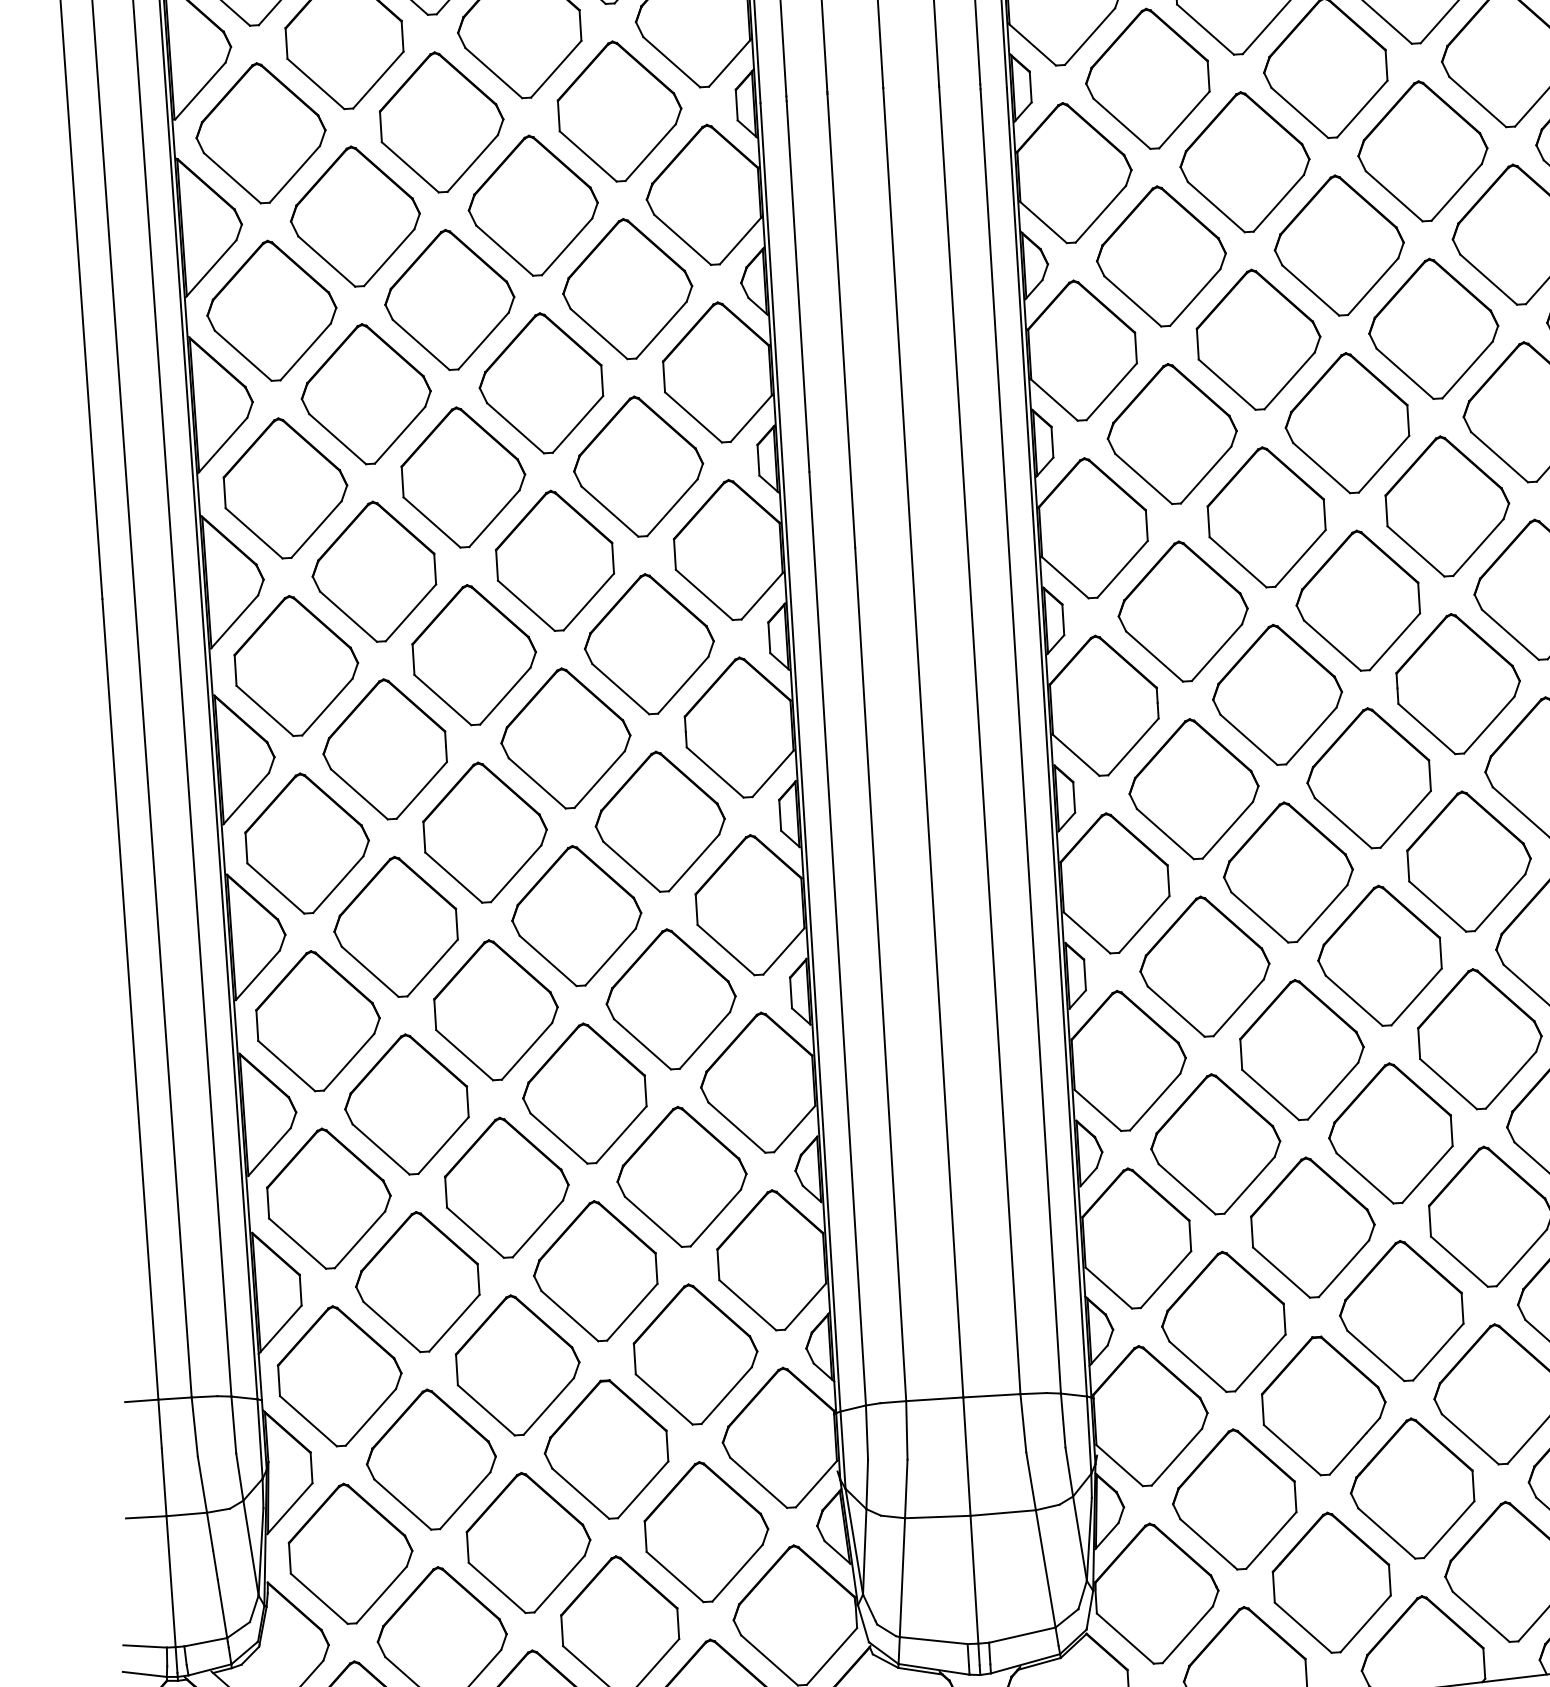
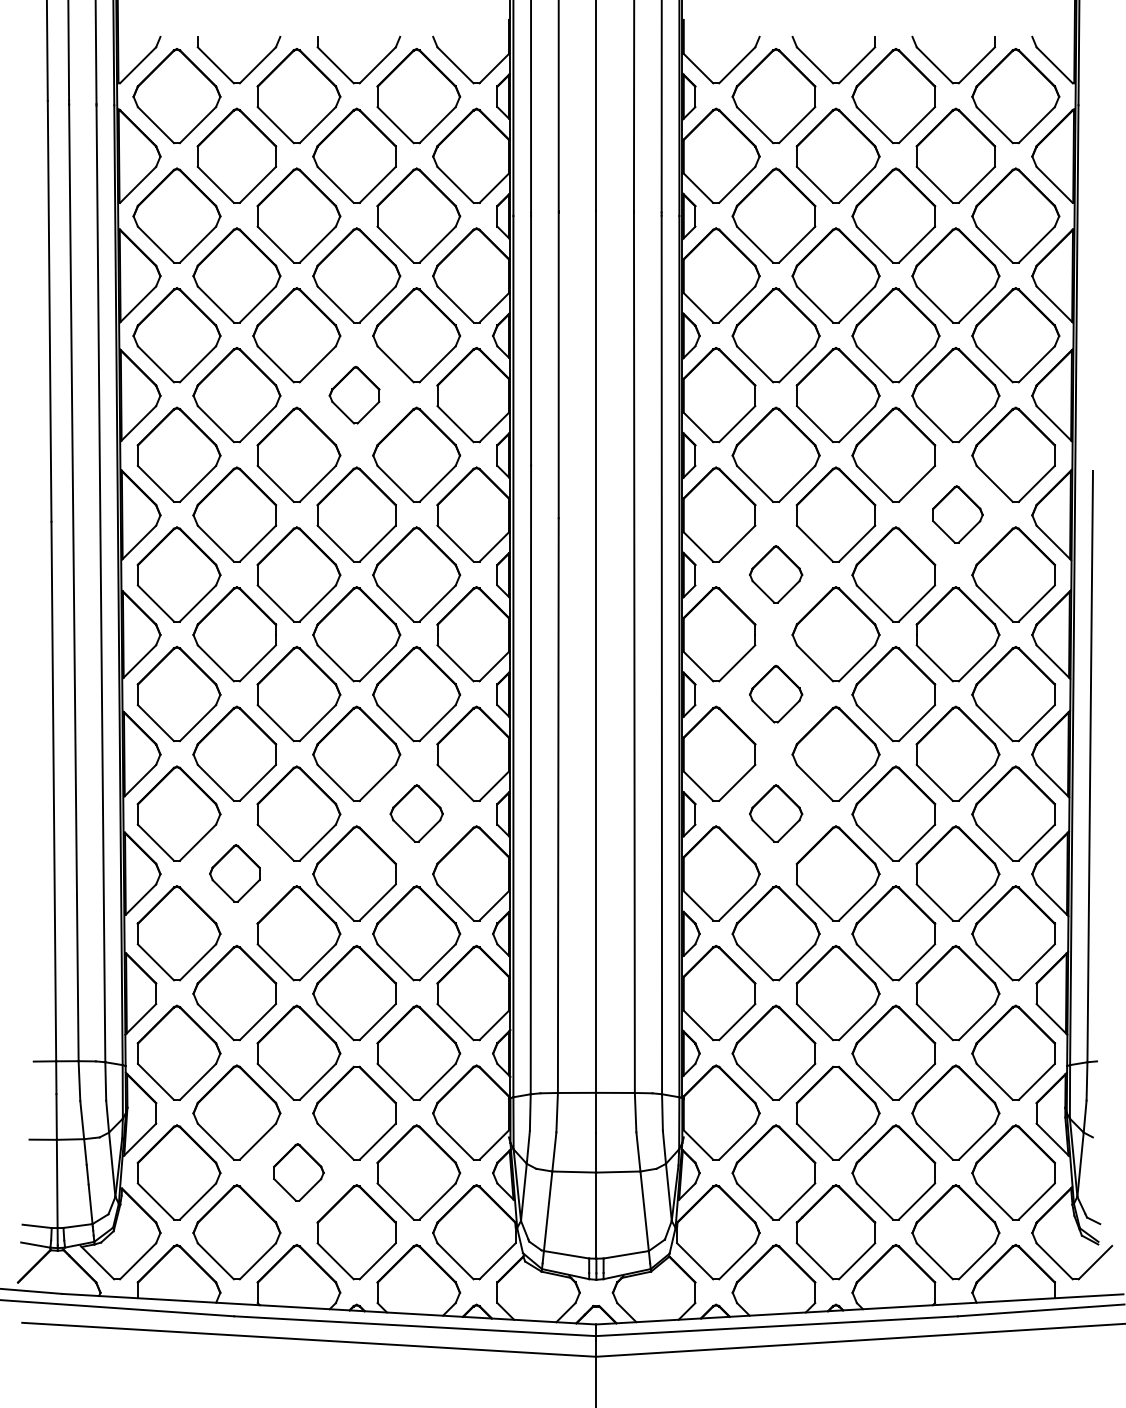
part: (540, 384) -> (354, 395), size x0.6
part: (1446, 505) -> (957, 514), size x0.6
part: (1182, 611) -> (775, 574), size x0.6
part: (1193, 789) -> (775, 694), size x0.6
part: (1203, 966) -> (775, 813), size x0.6
part: (670, 999) -> (416, 813), size x0.6
part: (406, 1104) -> (234, 873), size x0.6
part: (528, 1542) -> (298, 1172), size x0.6

